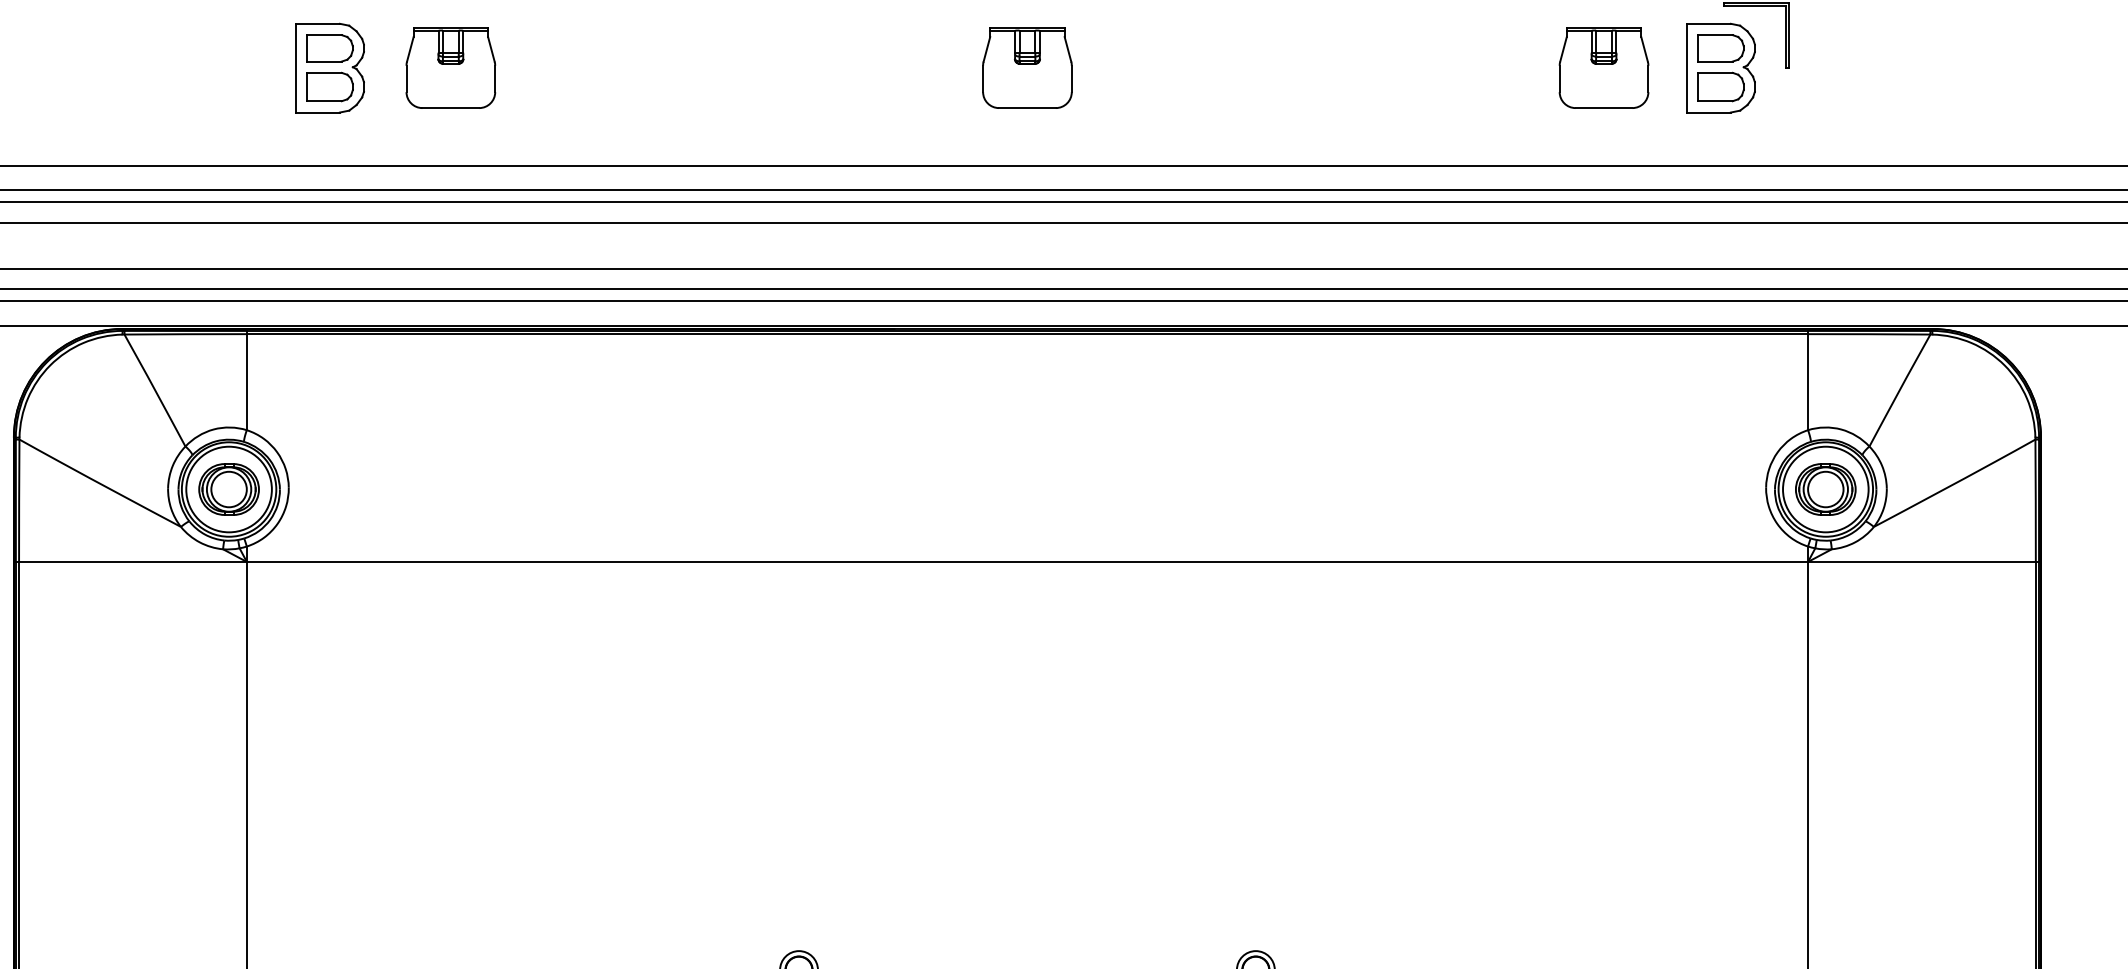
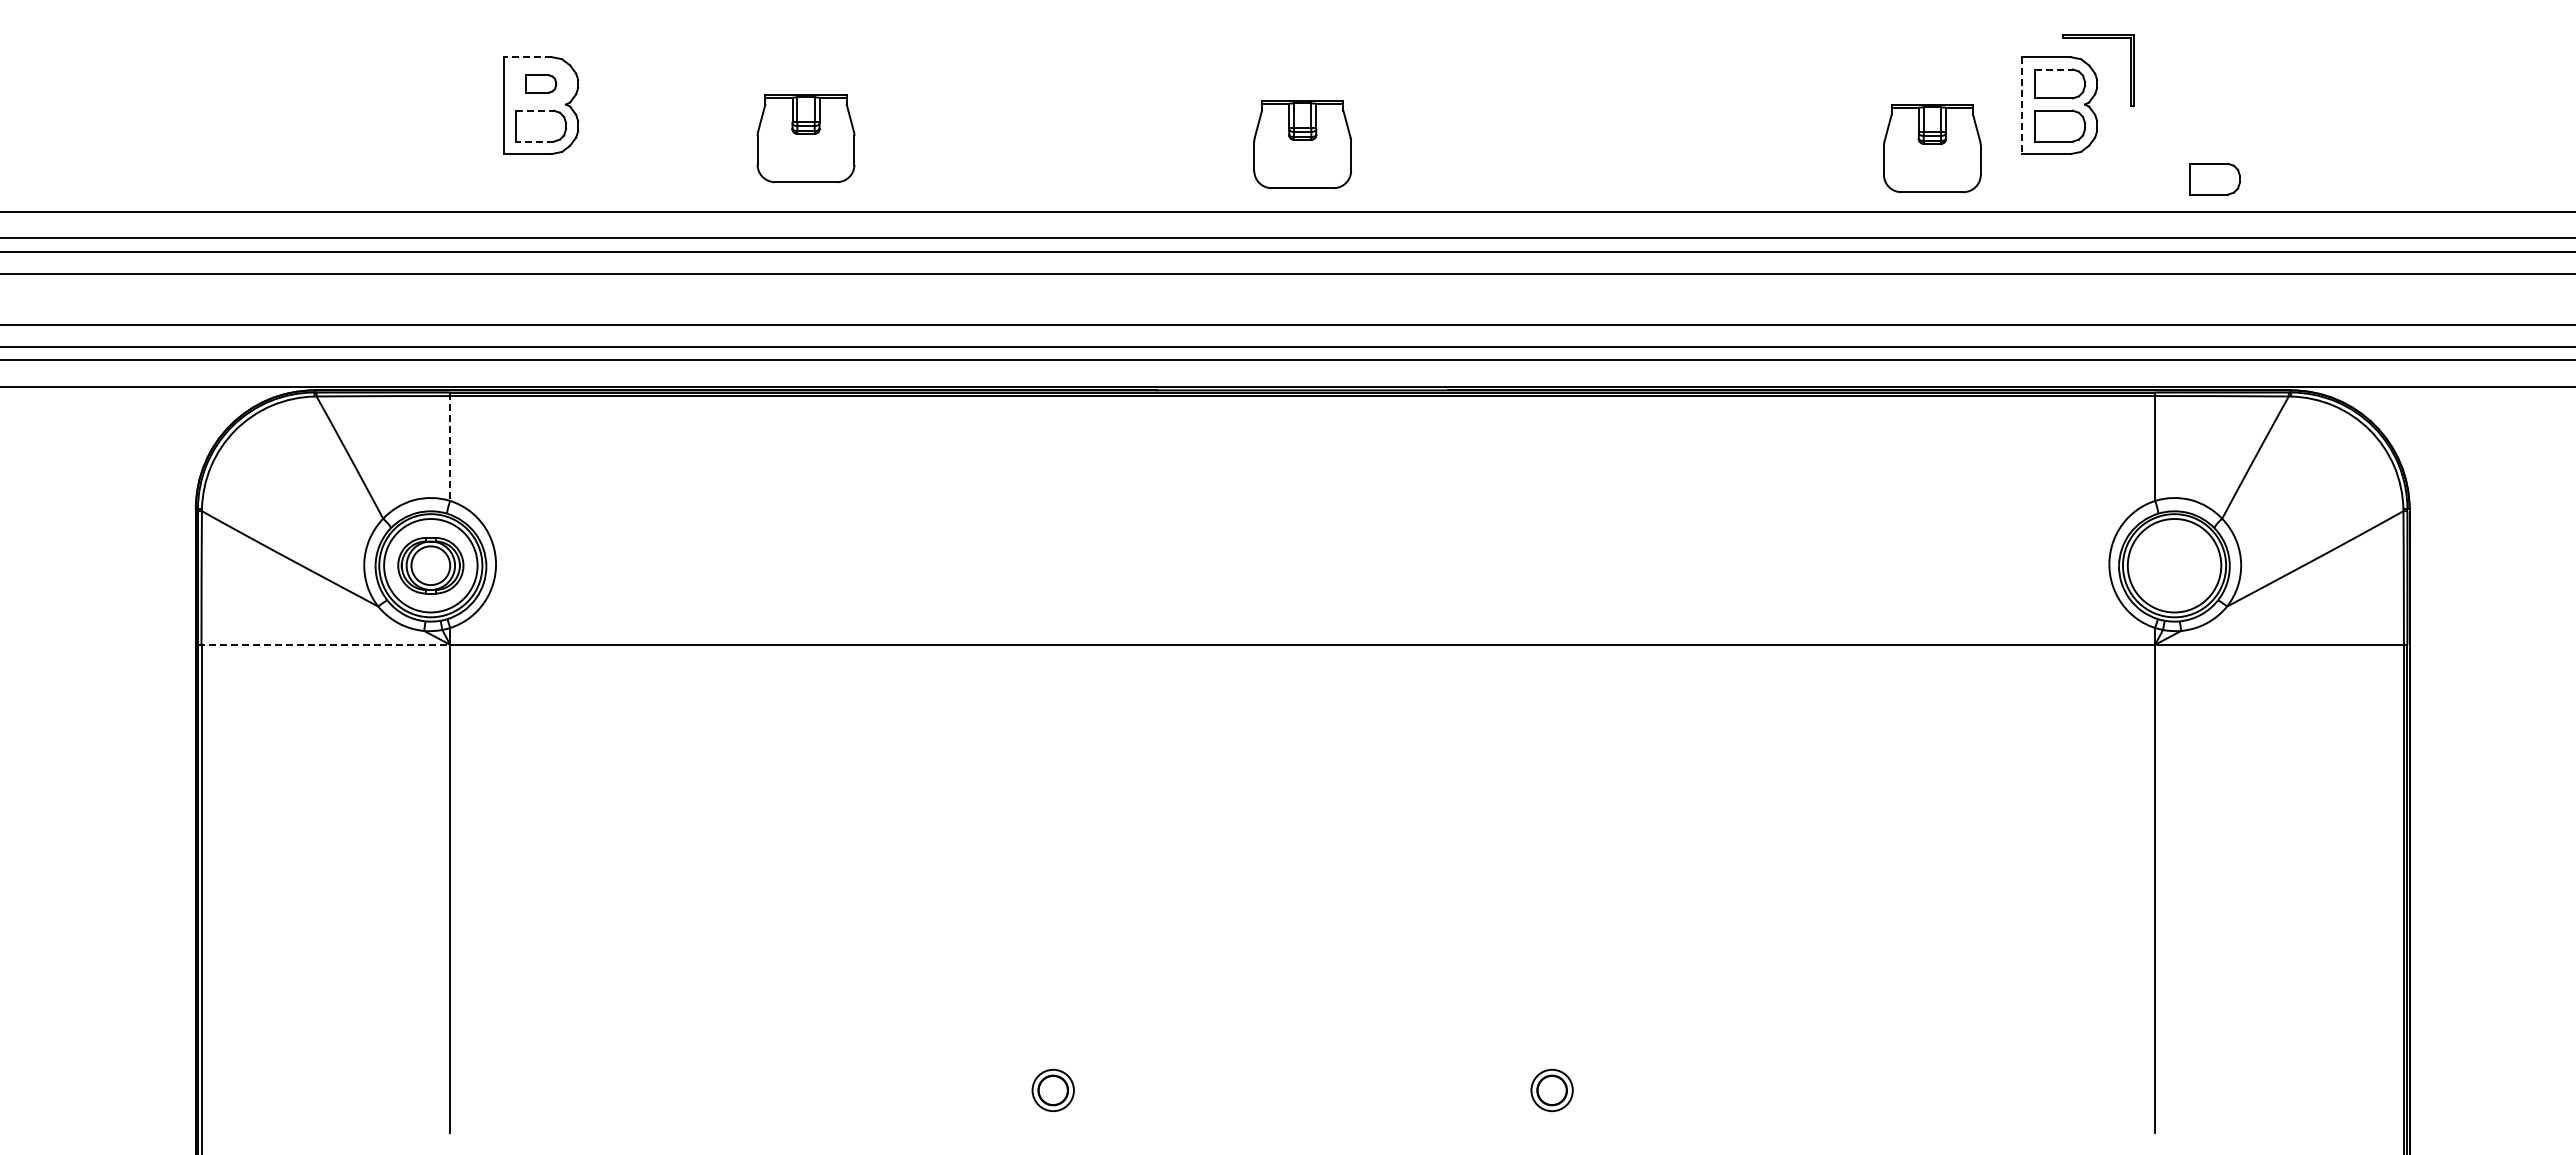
line: (317, 24) -> (527, 57), solid -> dashed
line: (1715, 35) -> (2054, 69), solid -> dashed
part: (330, 47) -> (541, 83), size x0.6
part: (450, 68) -> (805, 138), moved
part: (1027, 68) -> (1302, 144), moved
part: (1604, 68) -> (1932, 148), moved
line: (1686, 69) -> (2022, 106), solid -> dashed
line: (324, 72) -> (535, 110), solid -> dashed
line: (324, 101) -> (534, 141), solid -> dashed
part: (1862, 134) -> (2214, 178), added
line: (247, 381) -> (450, 447), solid -> dashed
part: (1825, 489) -> (2174, 565), removed
line: (131, 561) -> (324, 644), solid -> dashed

